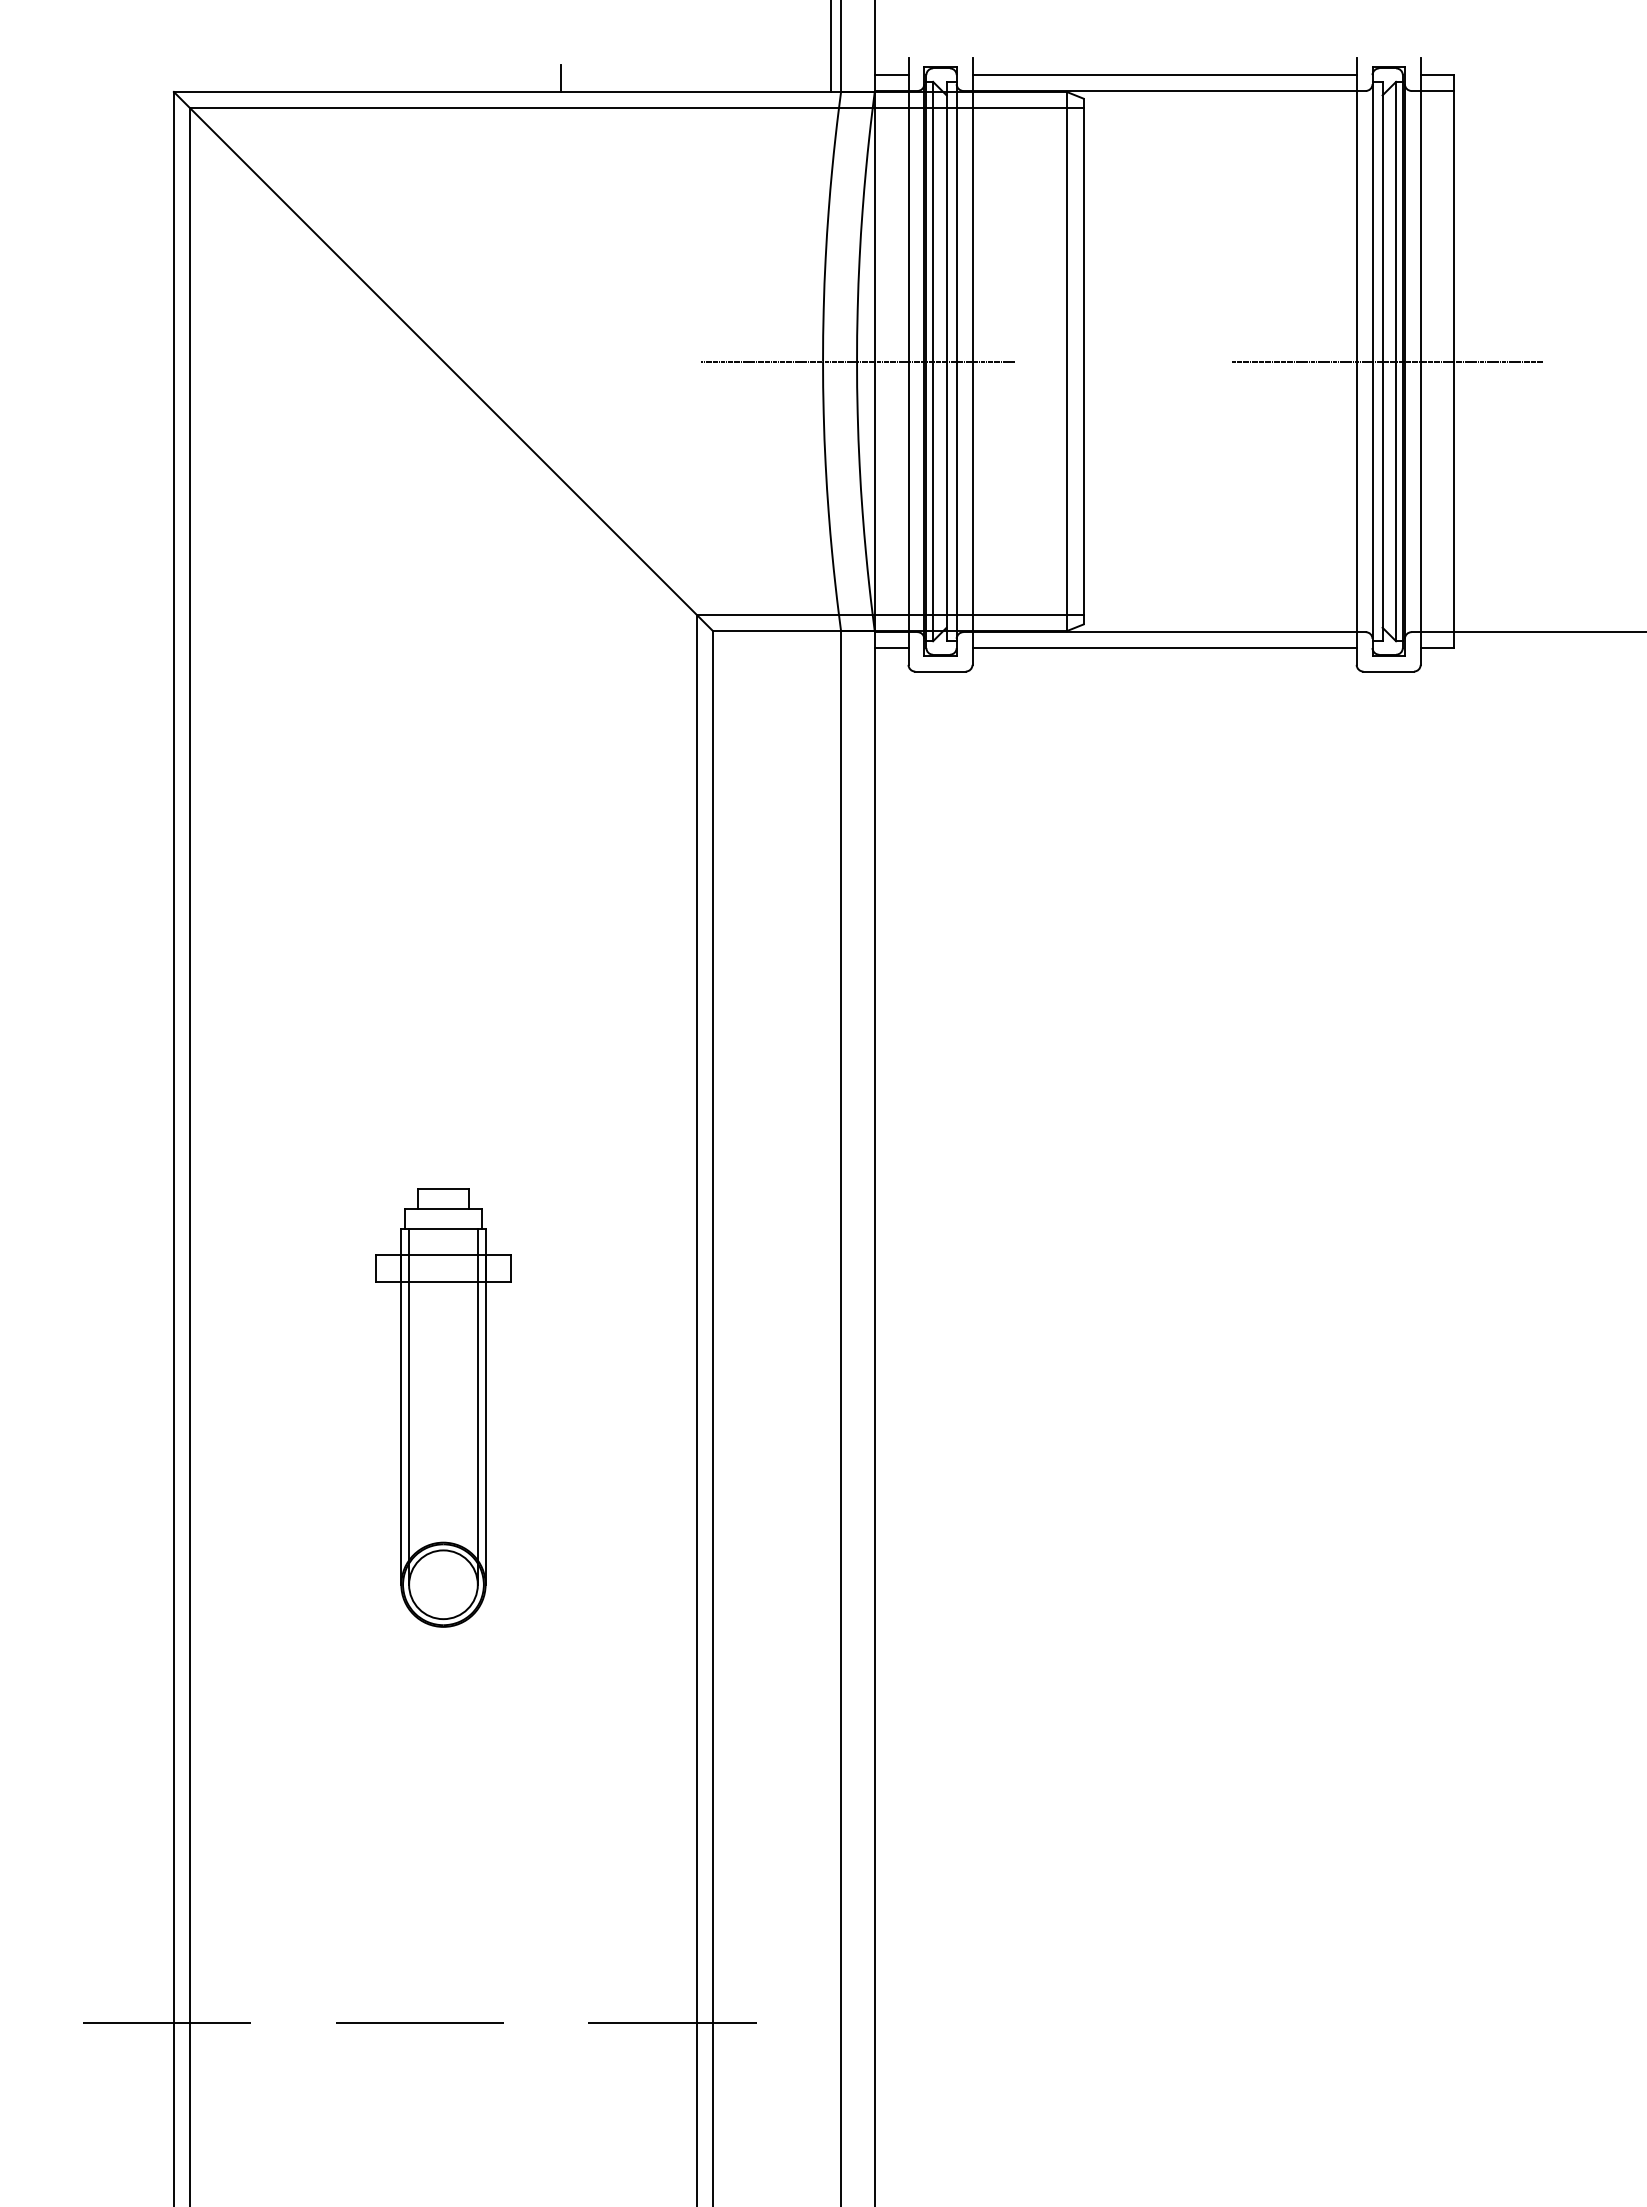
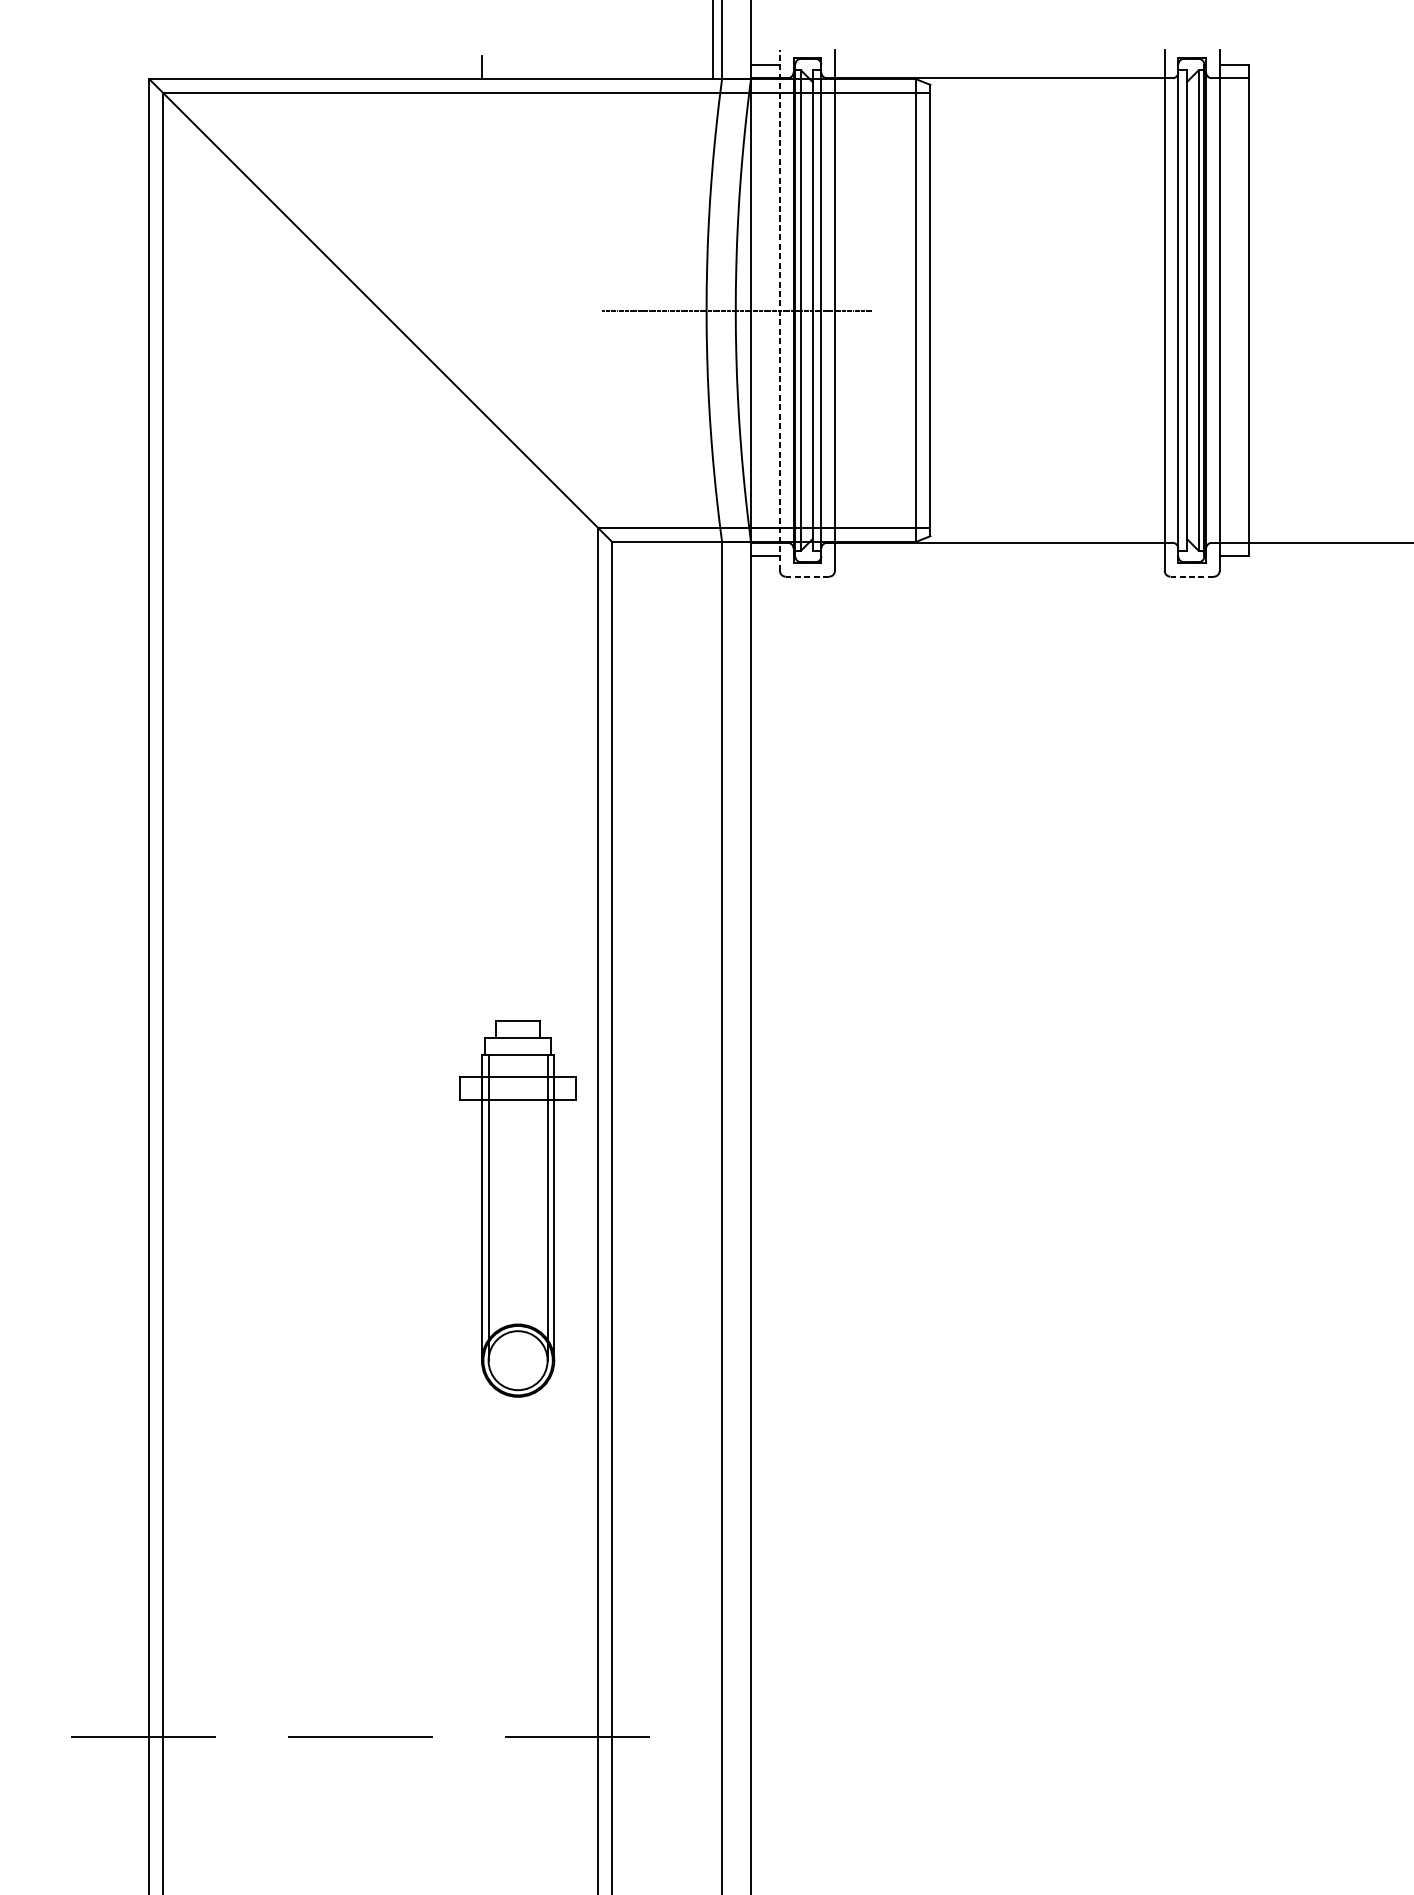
line: (1164, 75) -> (999, 64), removed
line: (908, 361) -> (779, 310), solid -> dashed
line: (1387, 361) -> (1191, 310), removed
line: (1164, 648) -> (999, 556), removed
line: (940, 671) -> (807, 576), solid -> dashed
line: (1388, 671) -> (1192, 576), solid -> dashed
part: (443, 1407) -> (518, 1208), moved

